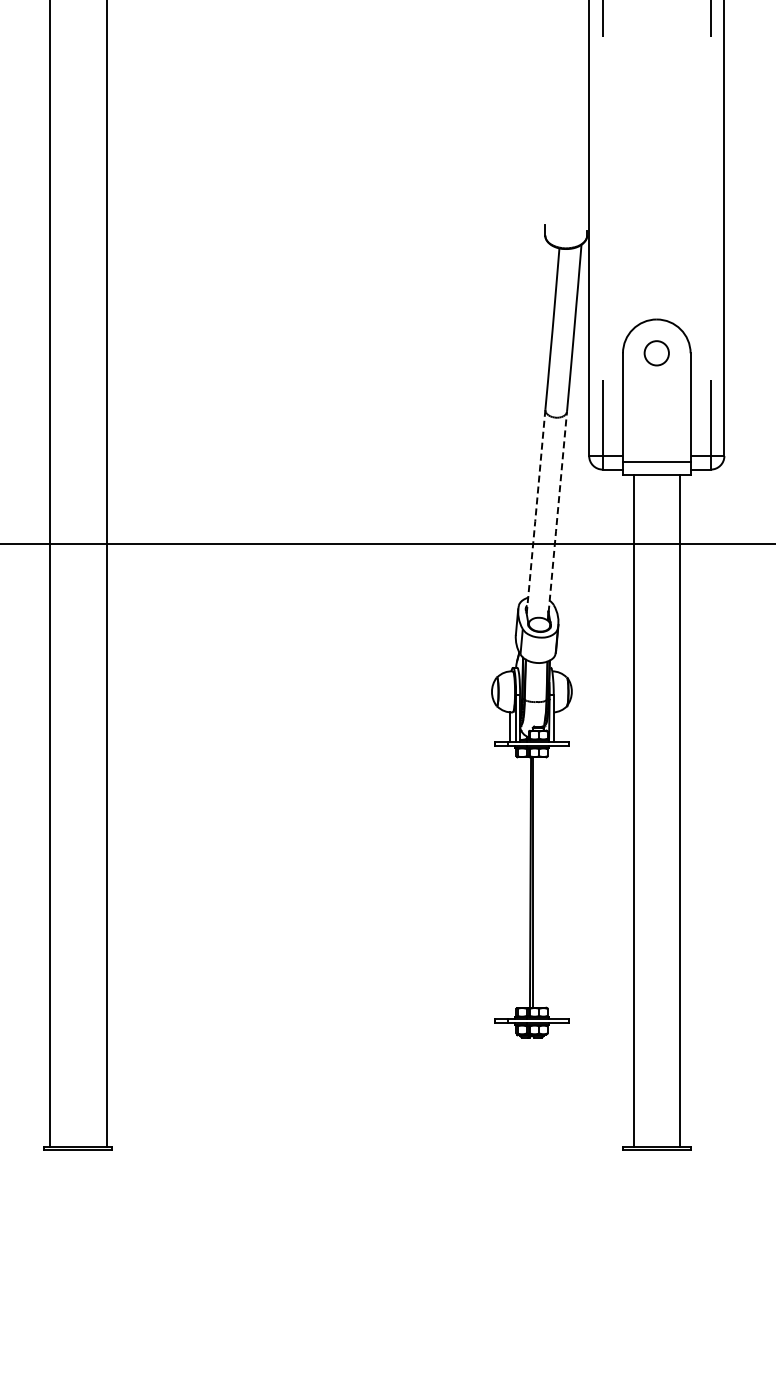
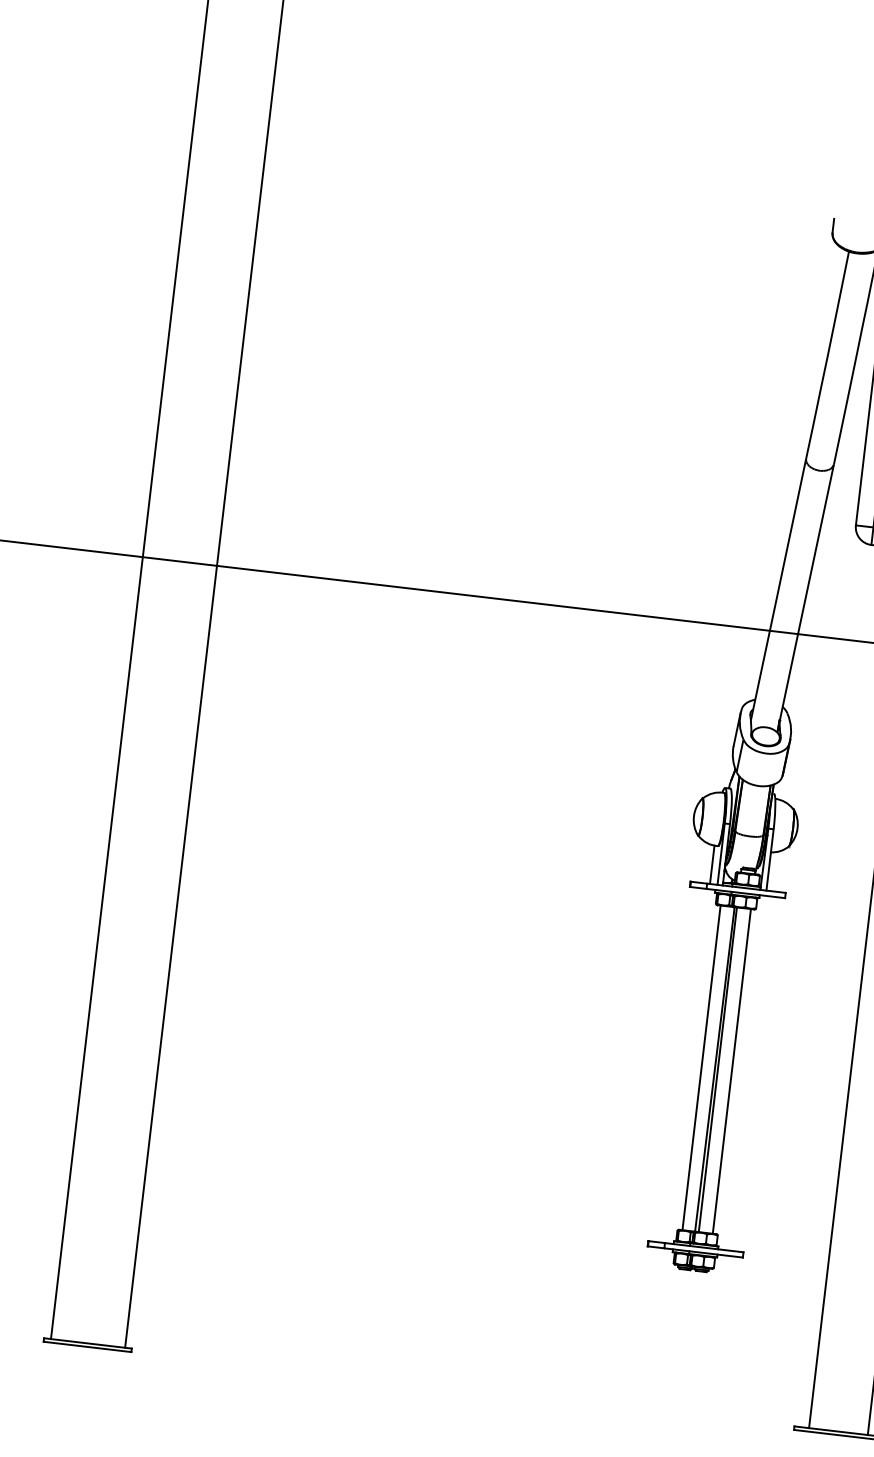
line: (536, 512) -> (779, 590), dashed -> solid
line: (557, 512) -> (806, 593), dashed -> solid
line: (520, 882) -> (701, 1067), added
line: (543, 882) -> (731, 1071), added

